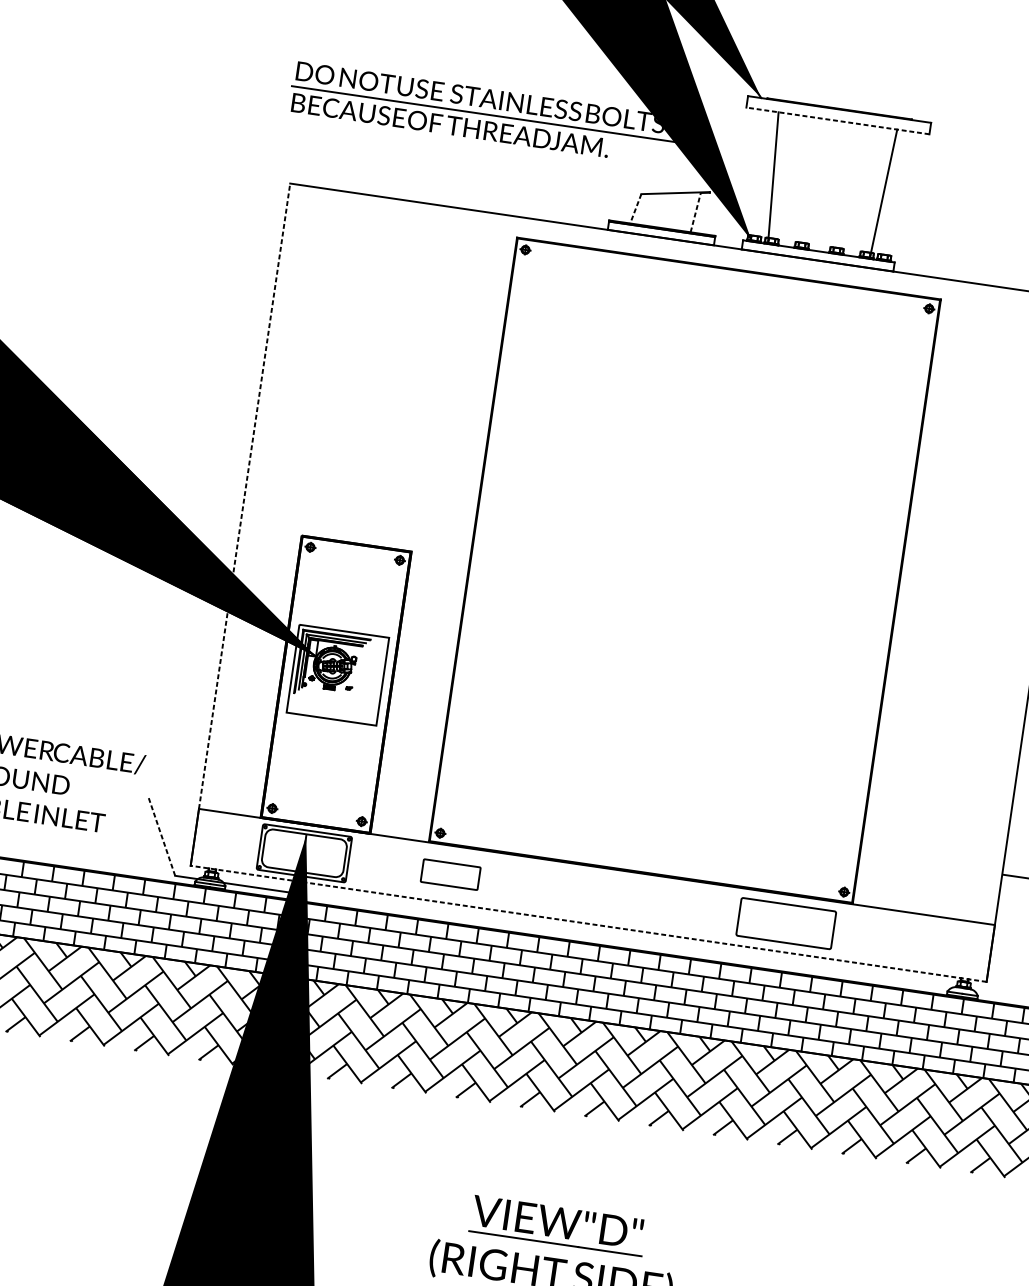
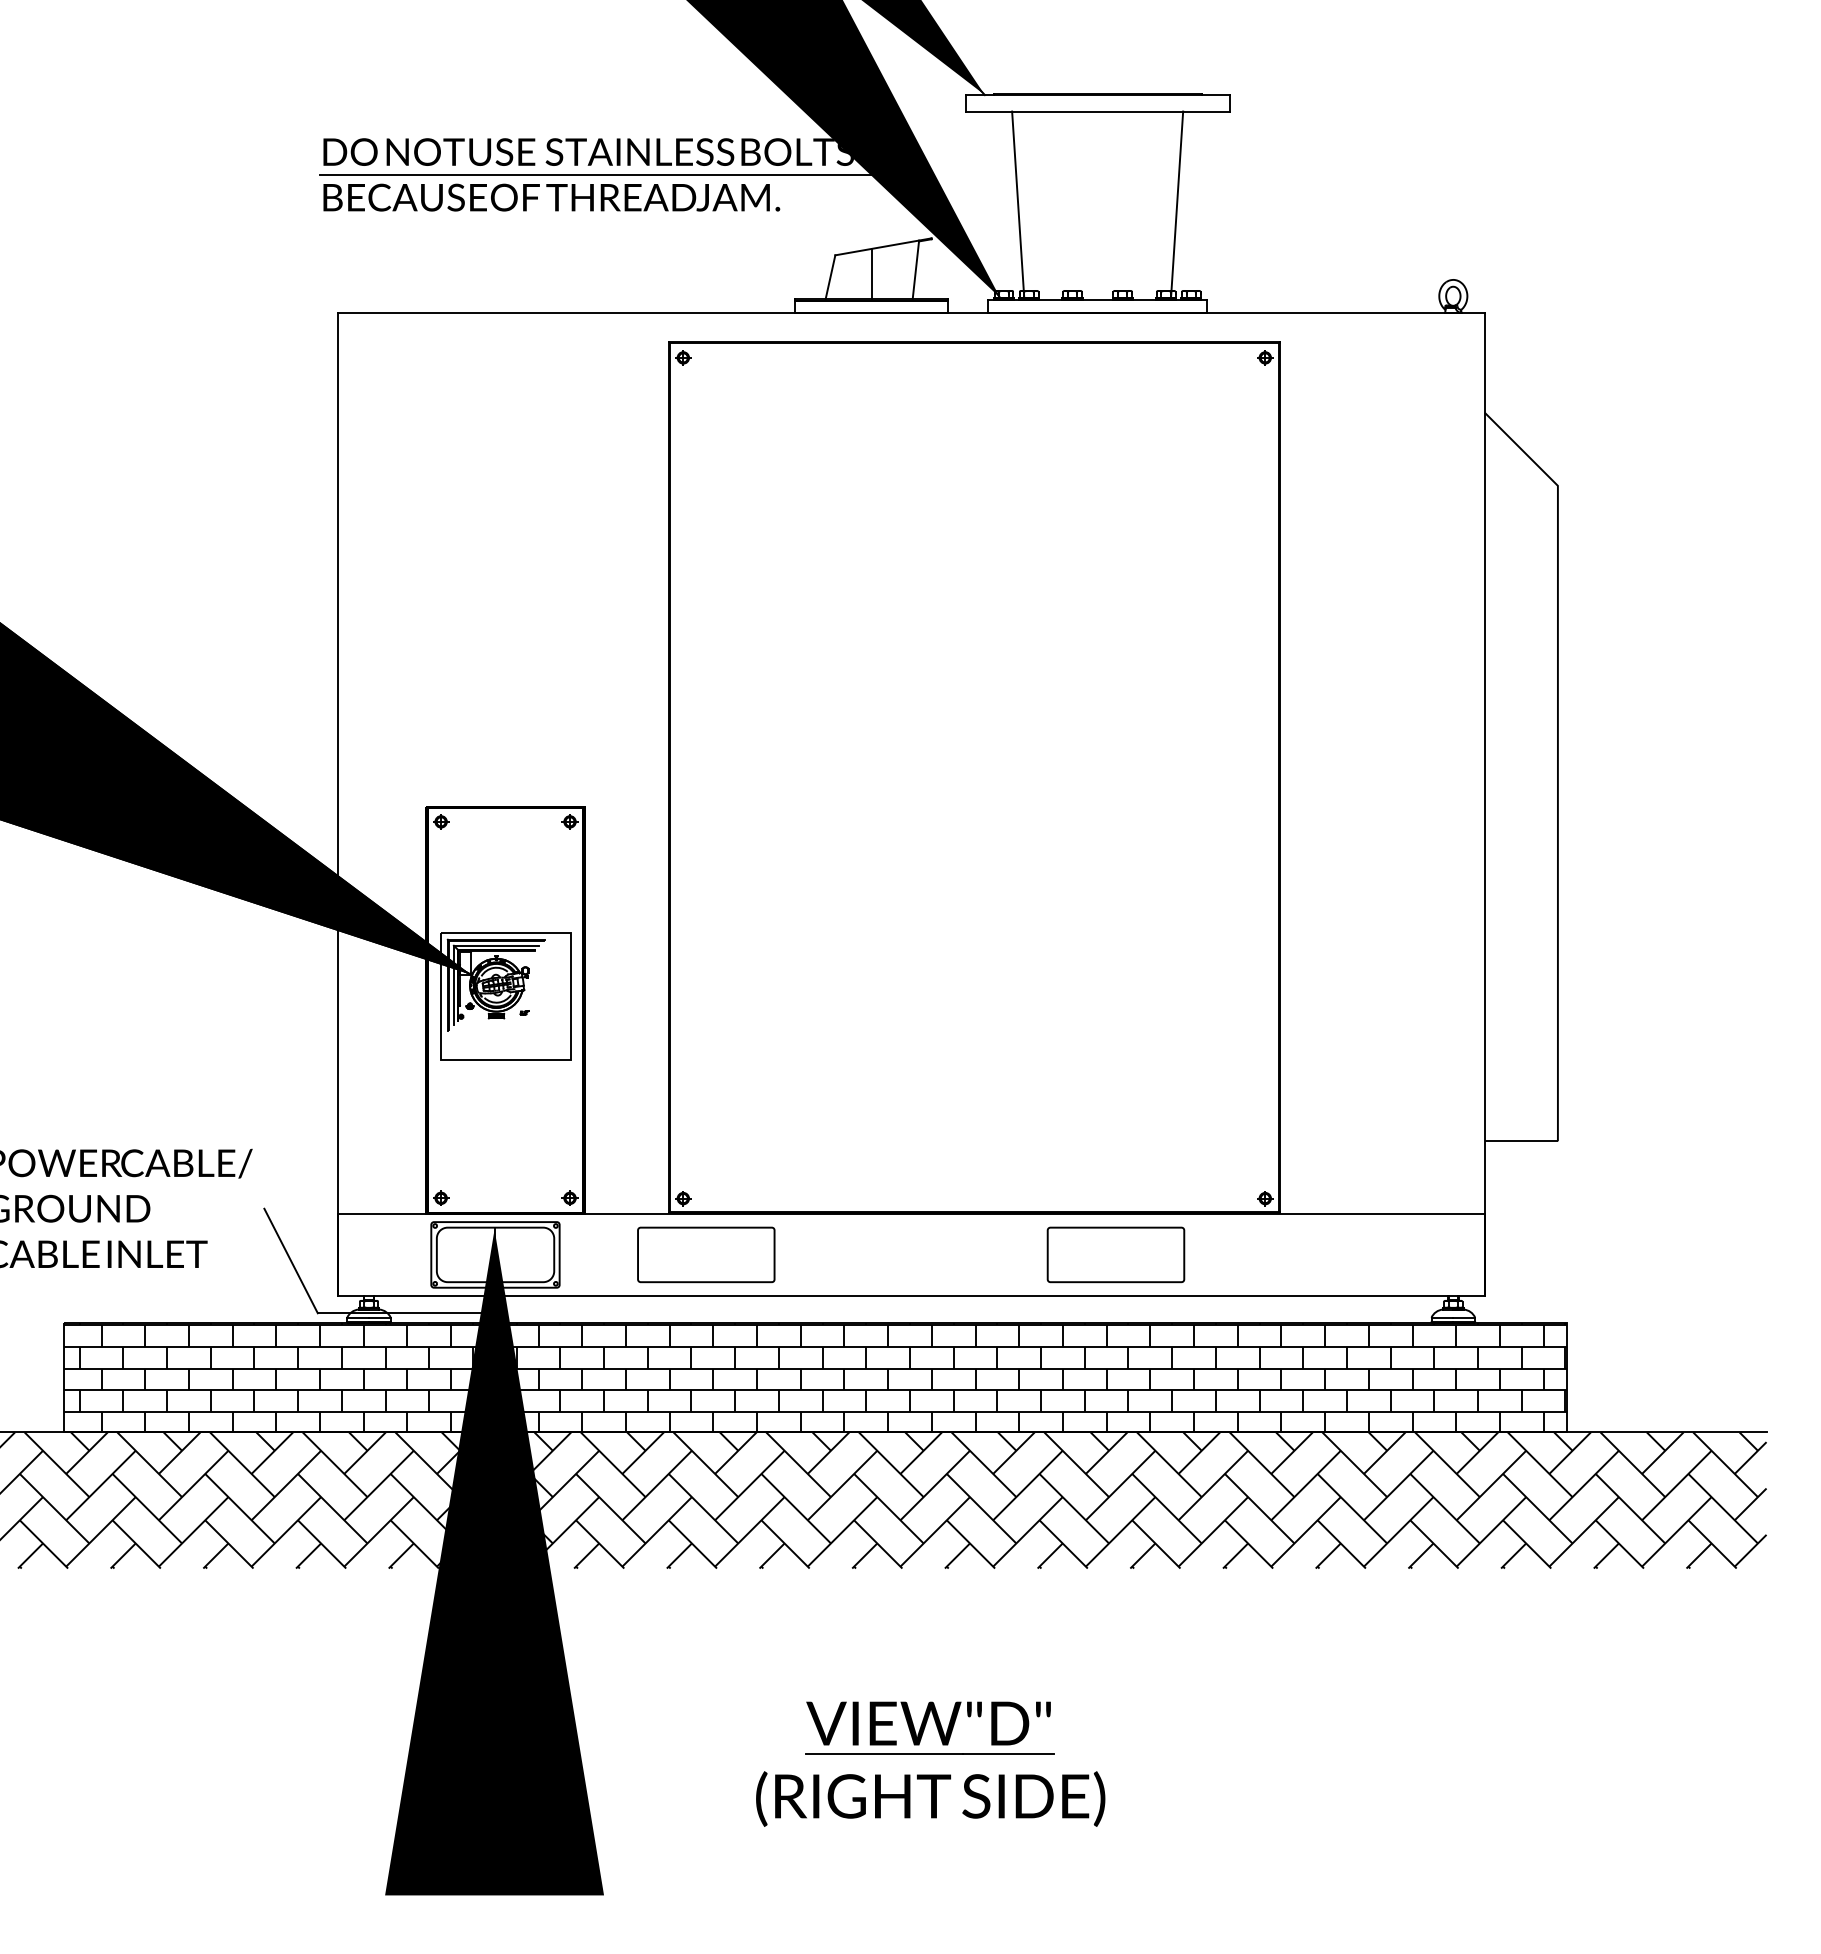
line: (837, 120) -> (1097, 111), dashed -> solid
line: (635, 209) -> (830, 277), dashed -> solid
line: (664, 210) -> (871, 273), added
line: (695, 212) -> (915, 269), dashed -> solid
line: (244, 496) -> (337, 763), dashed -> solid
line: (162, 837) -> (291, 1261), dashed -> solid
part: (450, 874) -> (706, 1254), size x1.67
line: (588, 923) -> (911, 1295), dashed -> solid
part: (785, 923) -> (1115, 1254), moved

